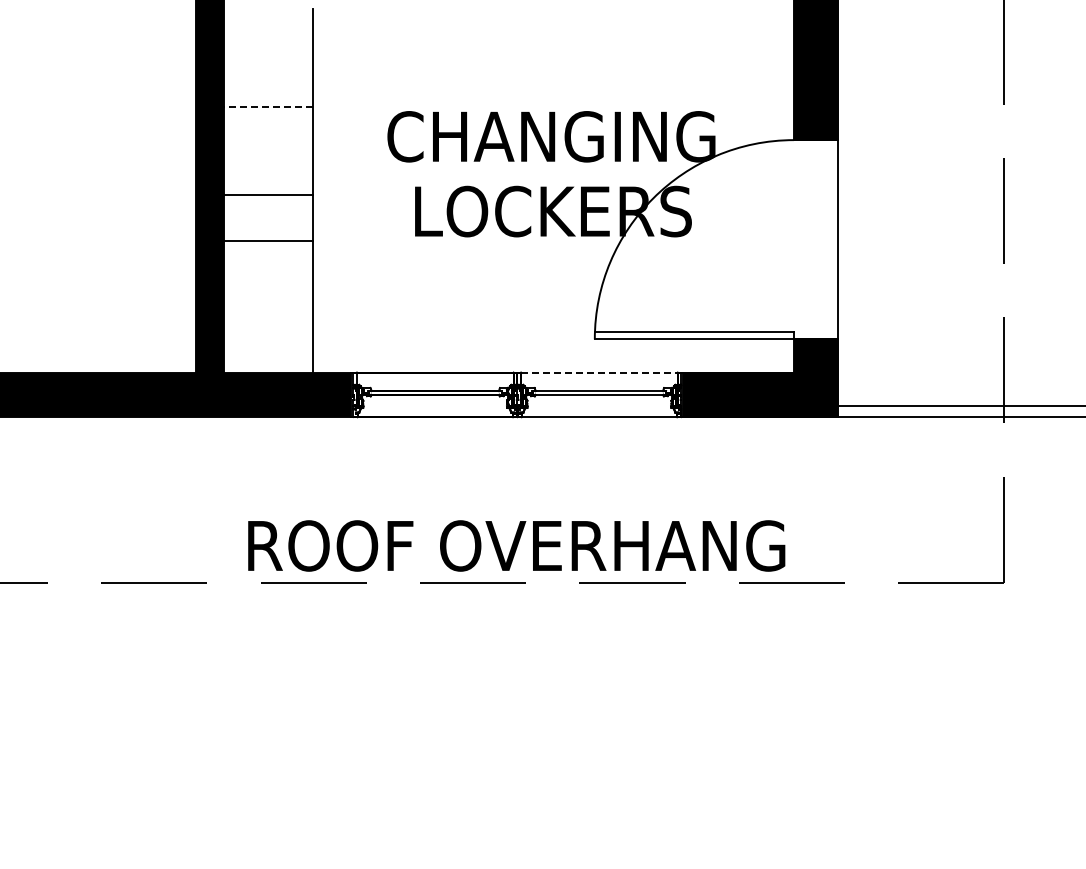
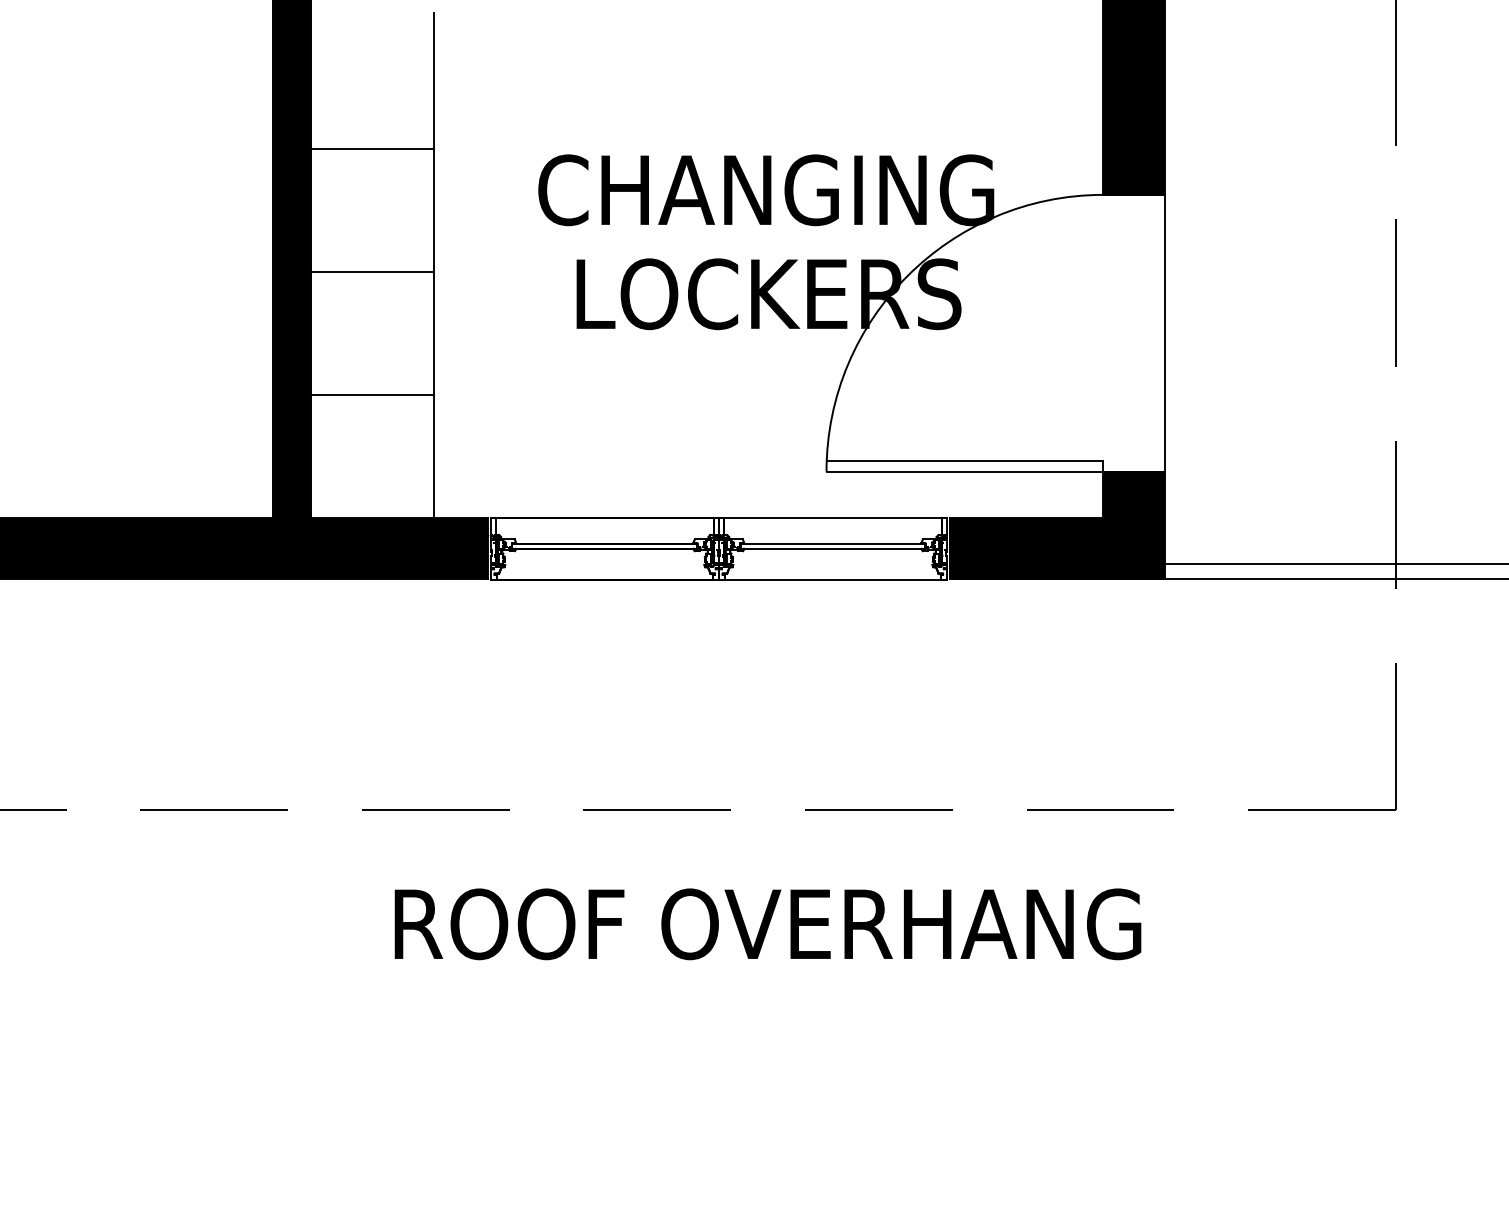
line: (267, 106) -> (371, 148), dashed -> solid
line: (267, 241) -> (371, 395), moved
line: (599, 372) -> (833, 517), dashed -> solid
text: (516, 545) -> (767, 923), moved

